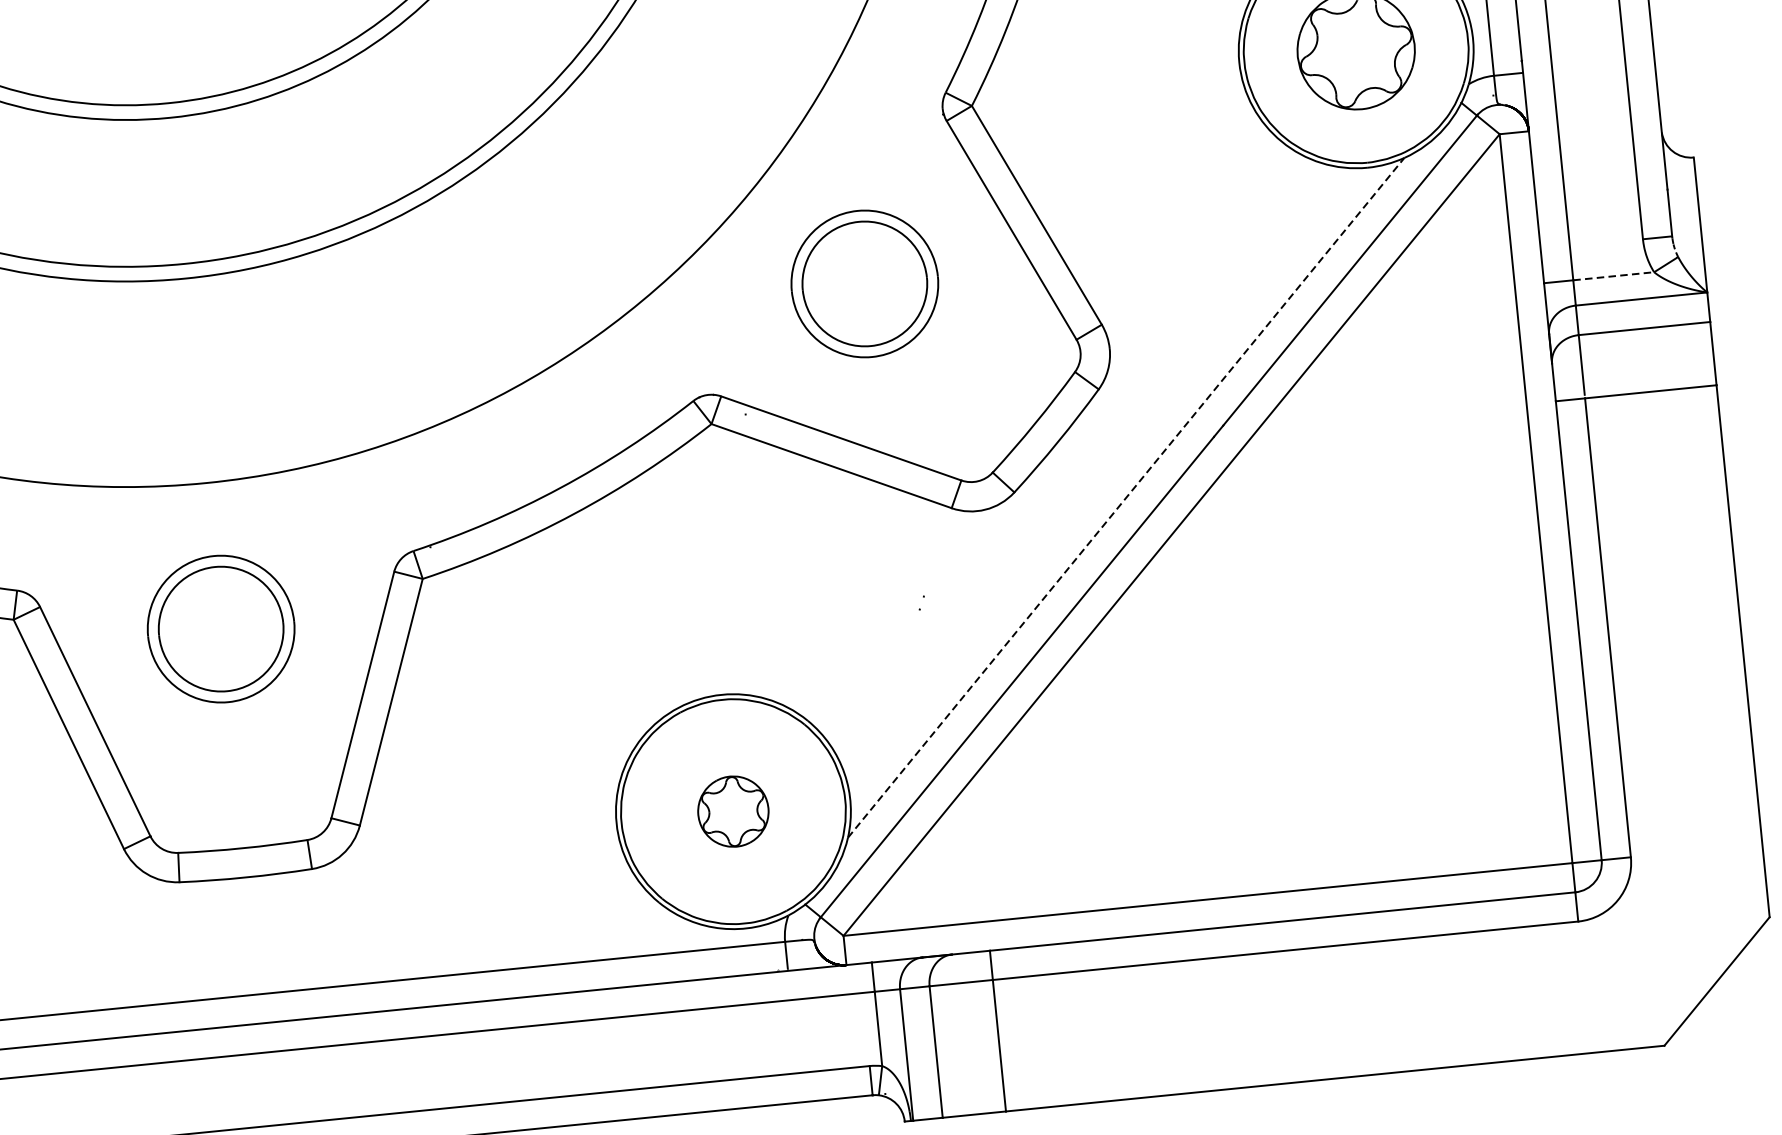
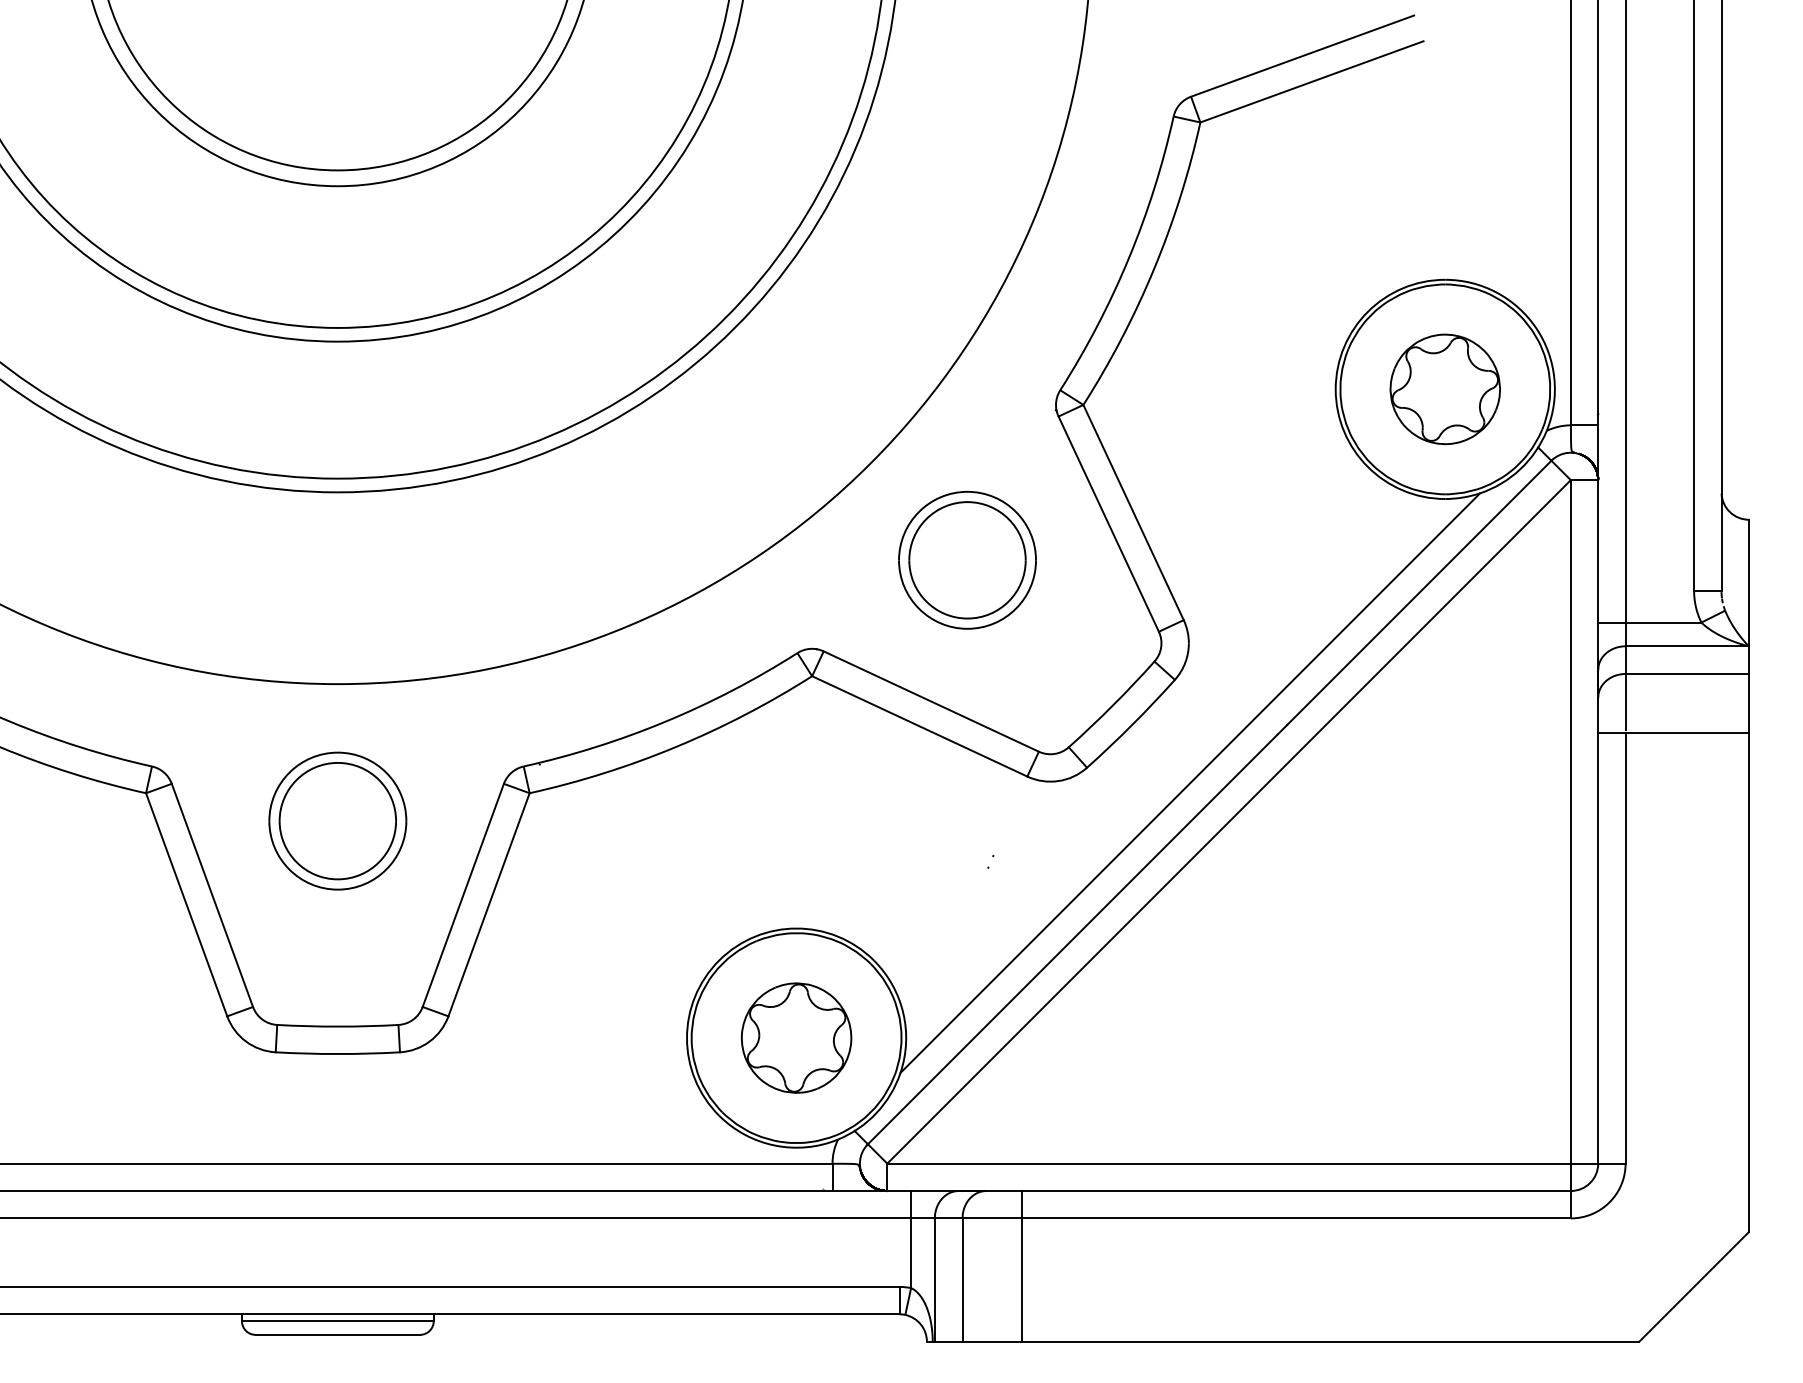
line: (1613, 276) -> (1663, 622), dashed -> solid
line: (1126, 498) -> (1190, 783), dashed -> solid
part: (733, 811) -> (796, 1037), size x1.67

